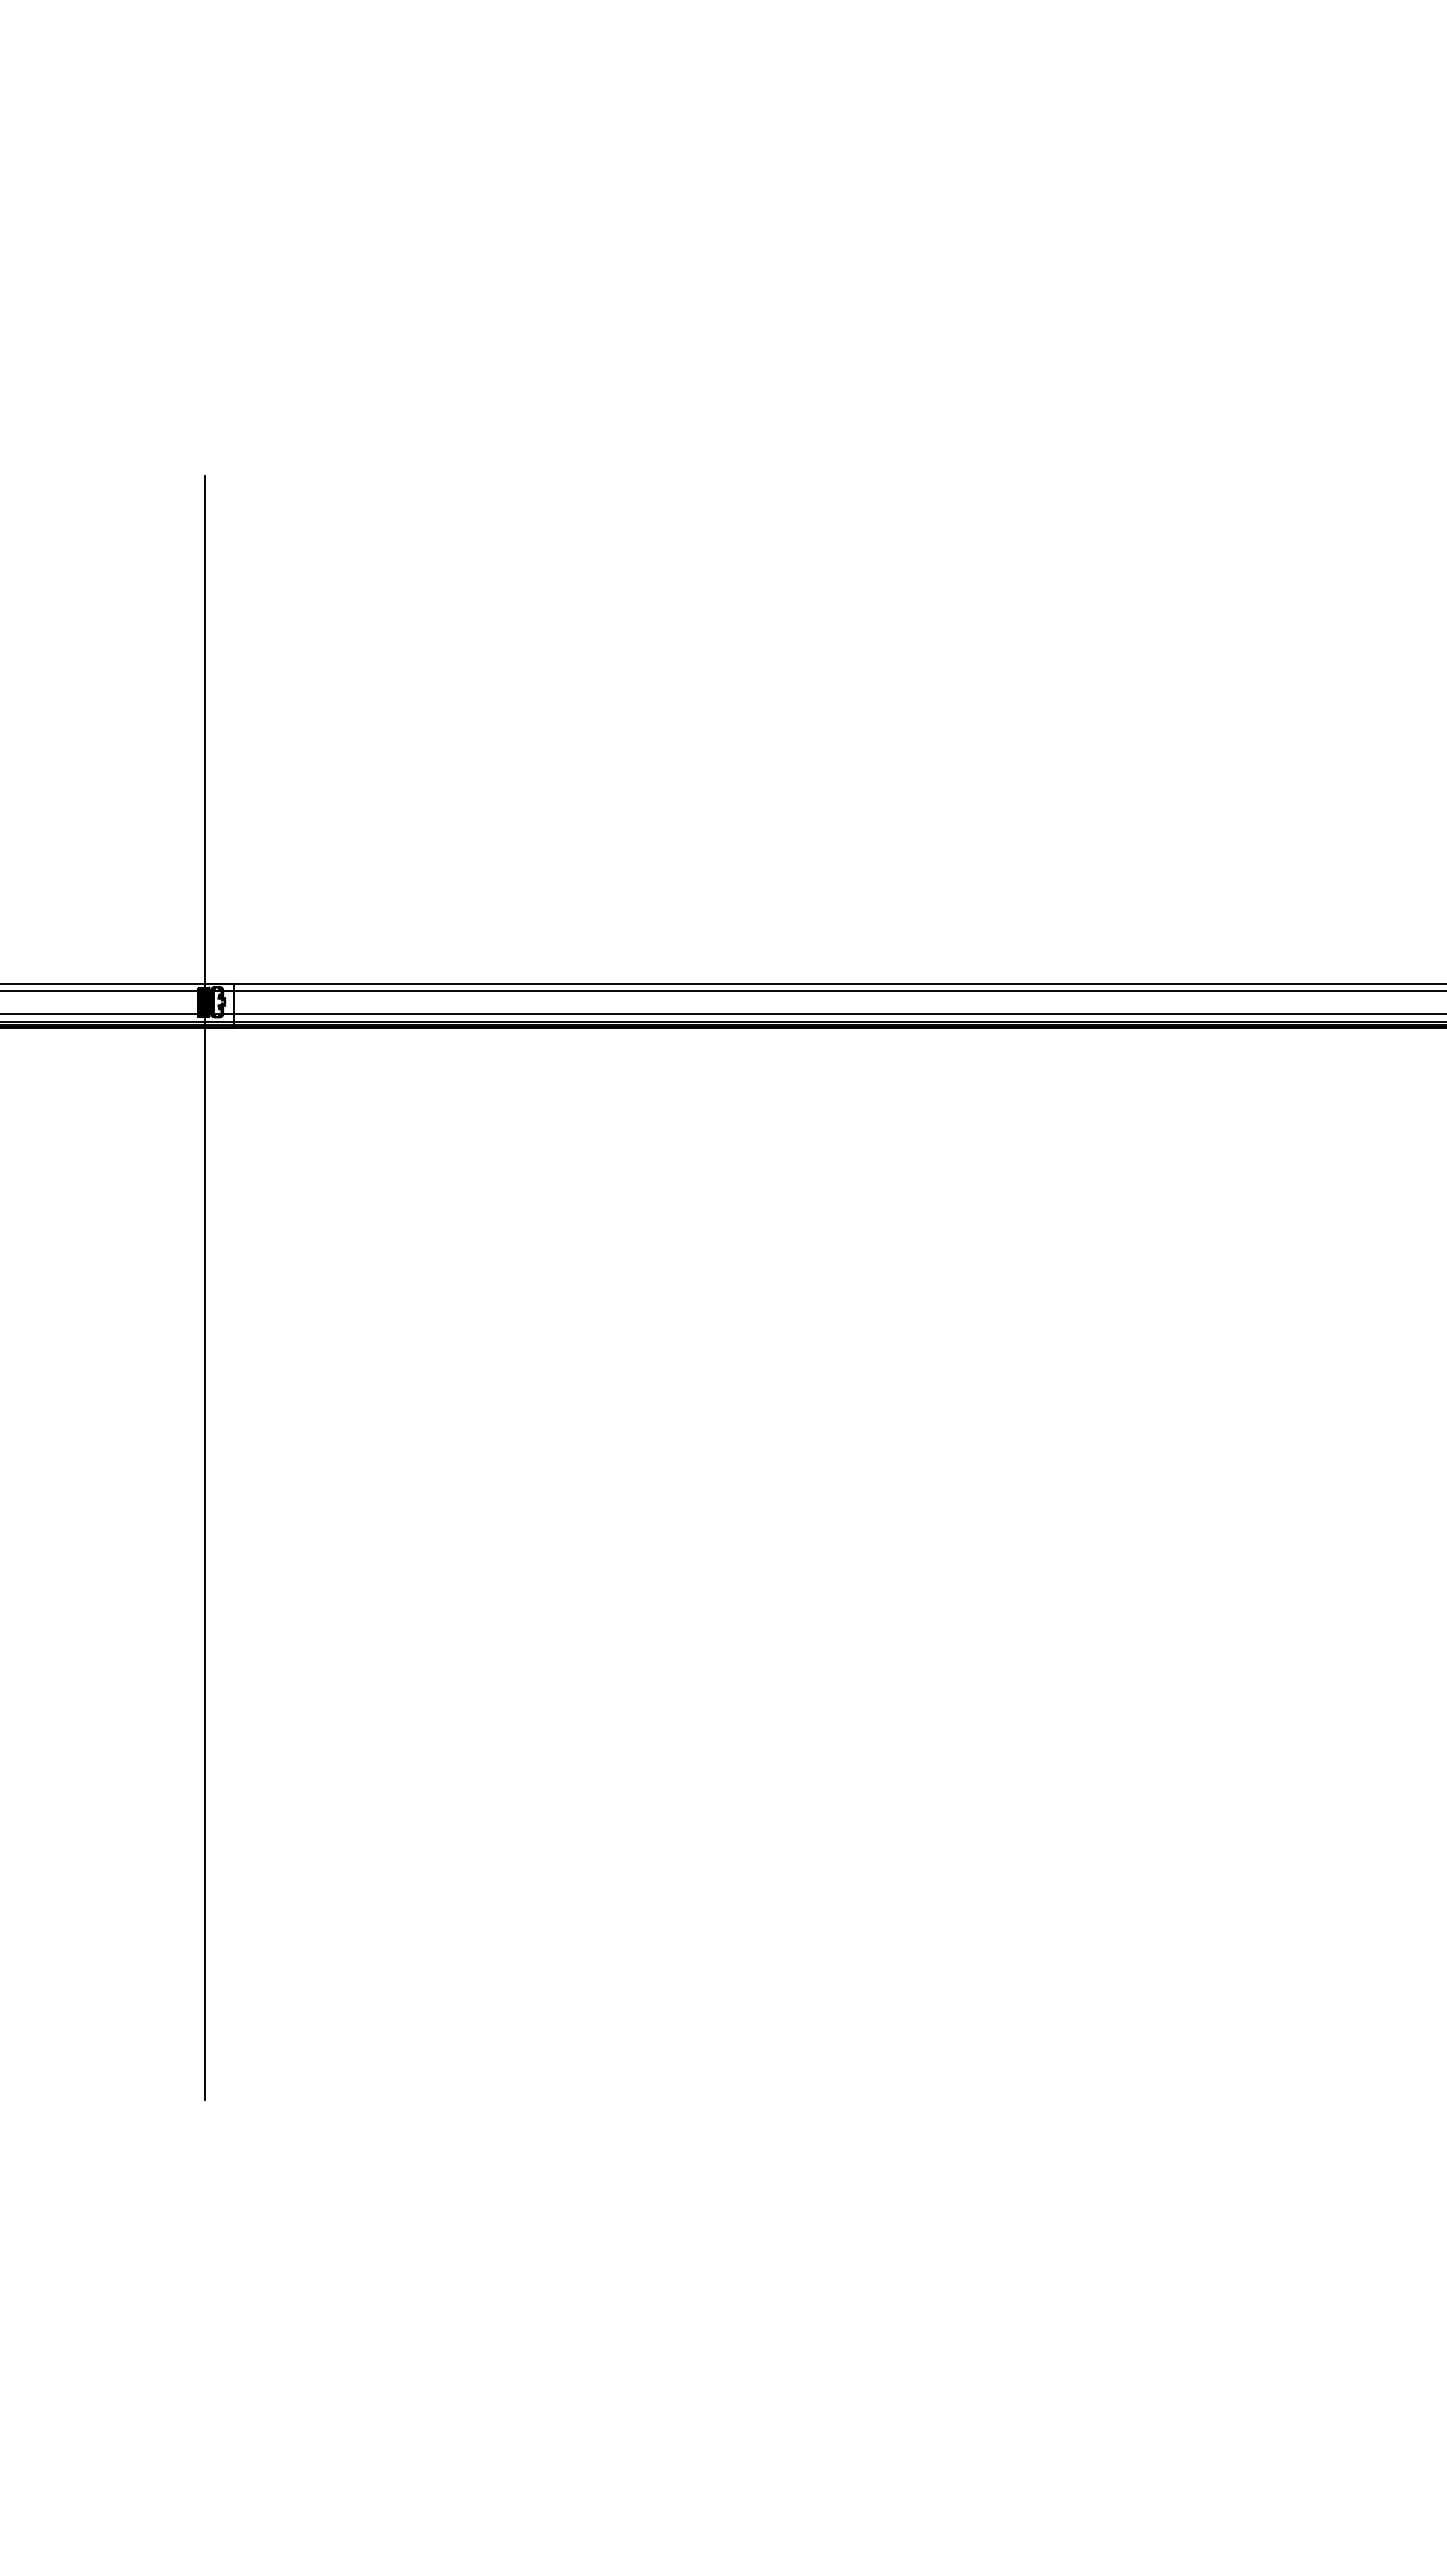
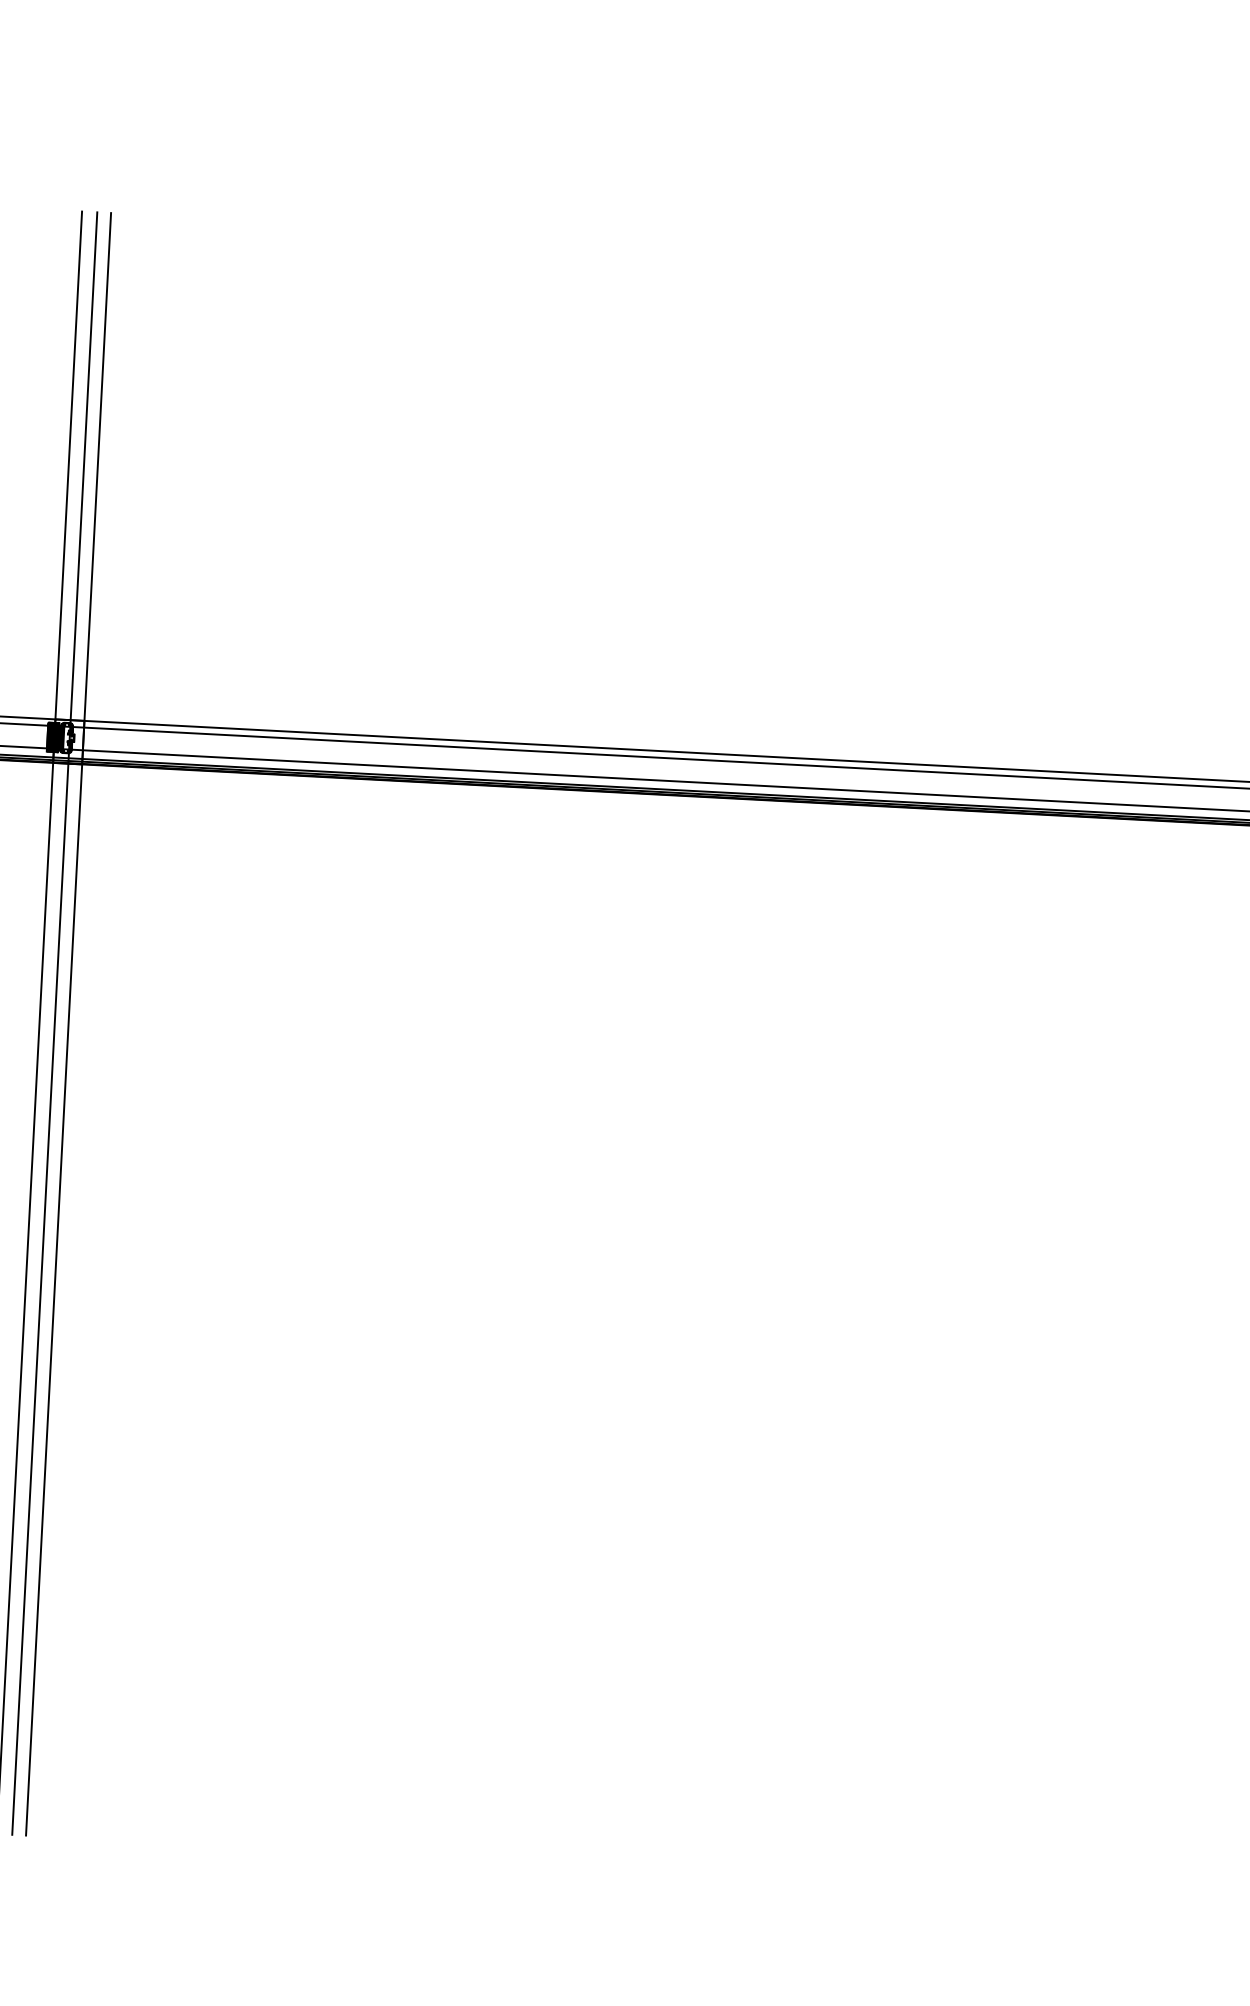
line: (220, 1287) -> (54, 1023), added
line: (234, 1287) -> (68, 1023), added

